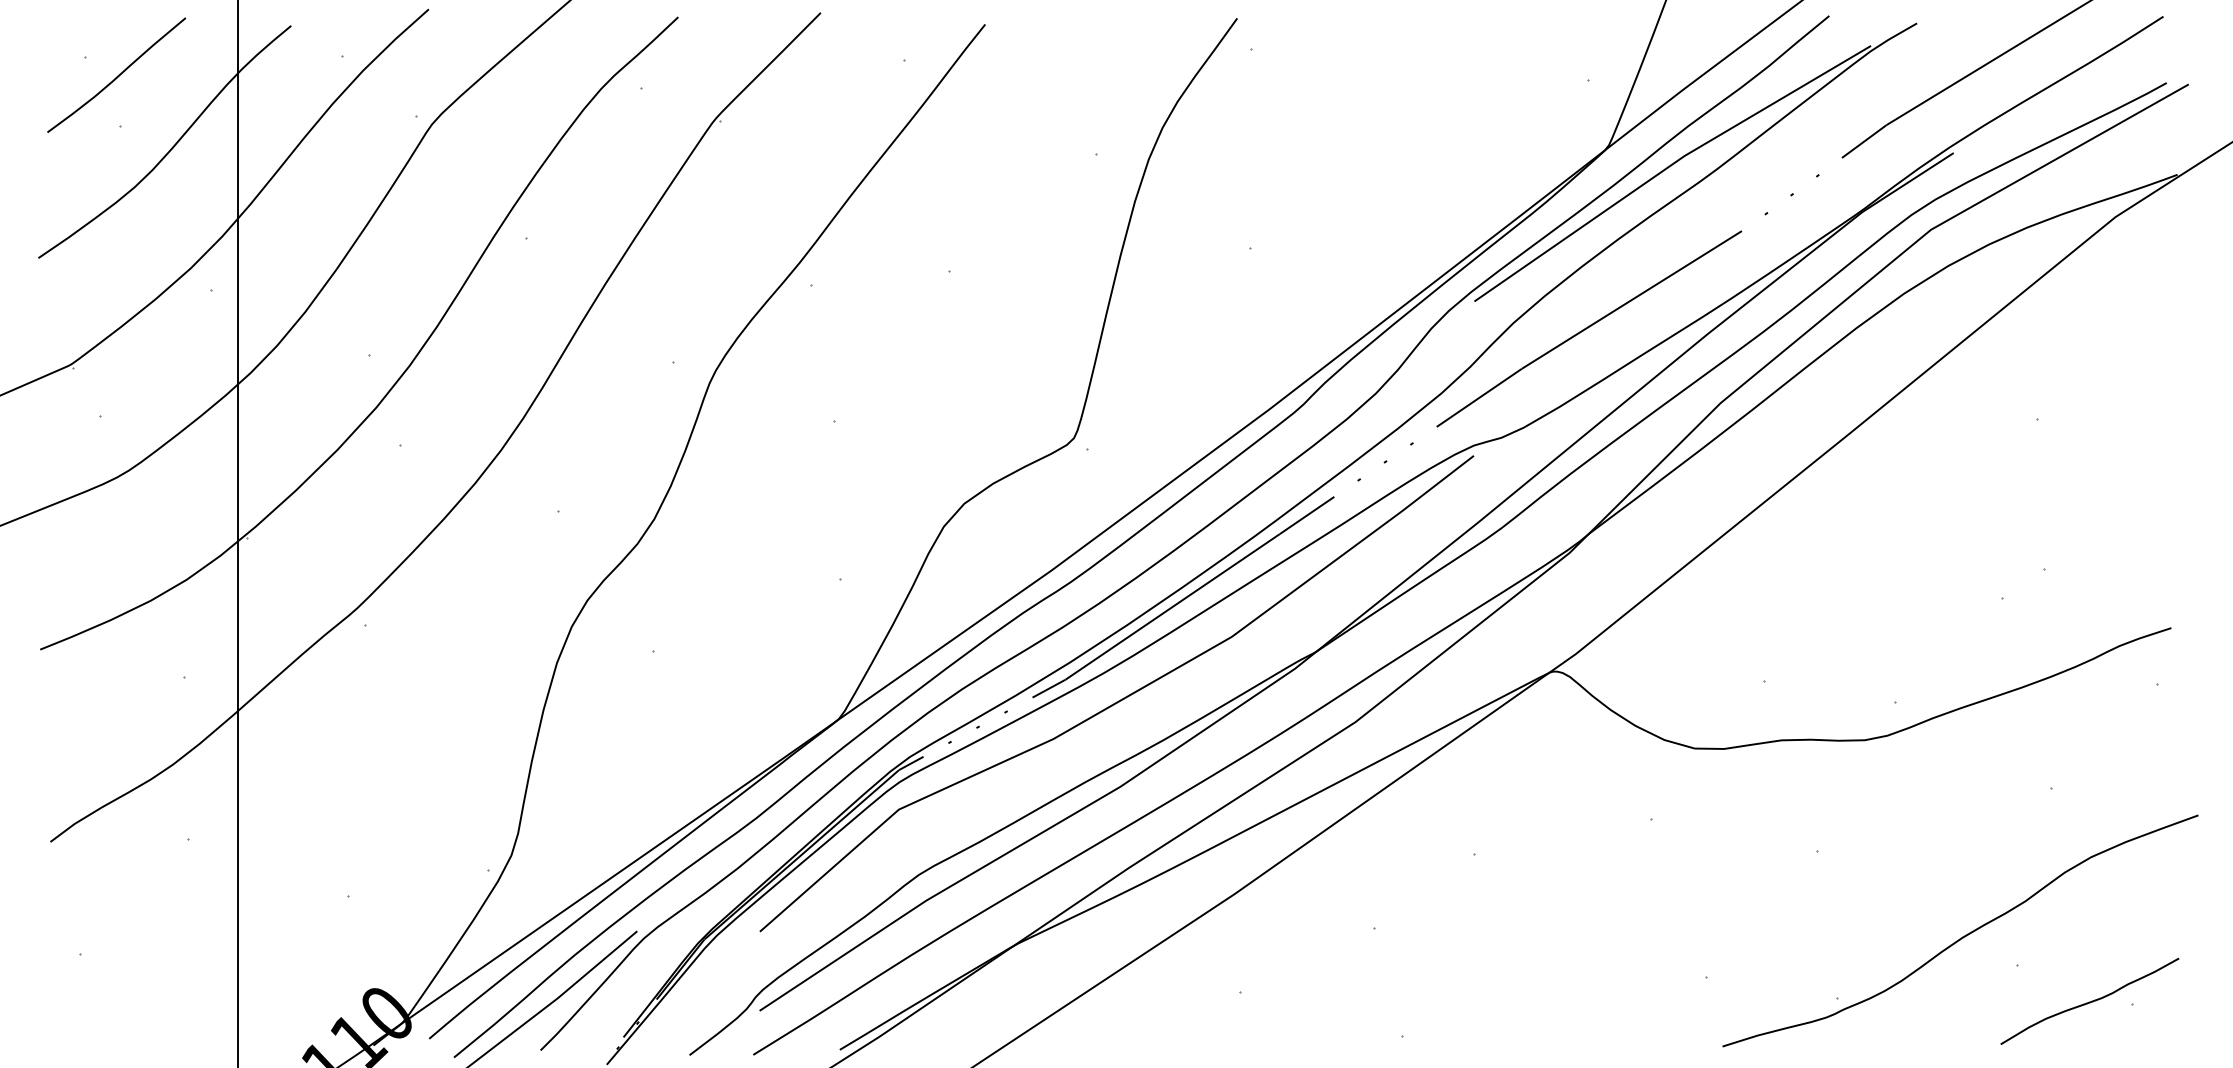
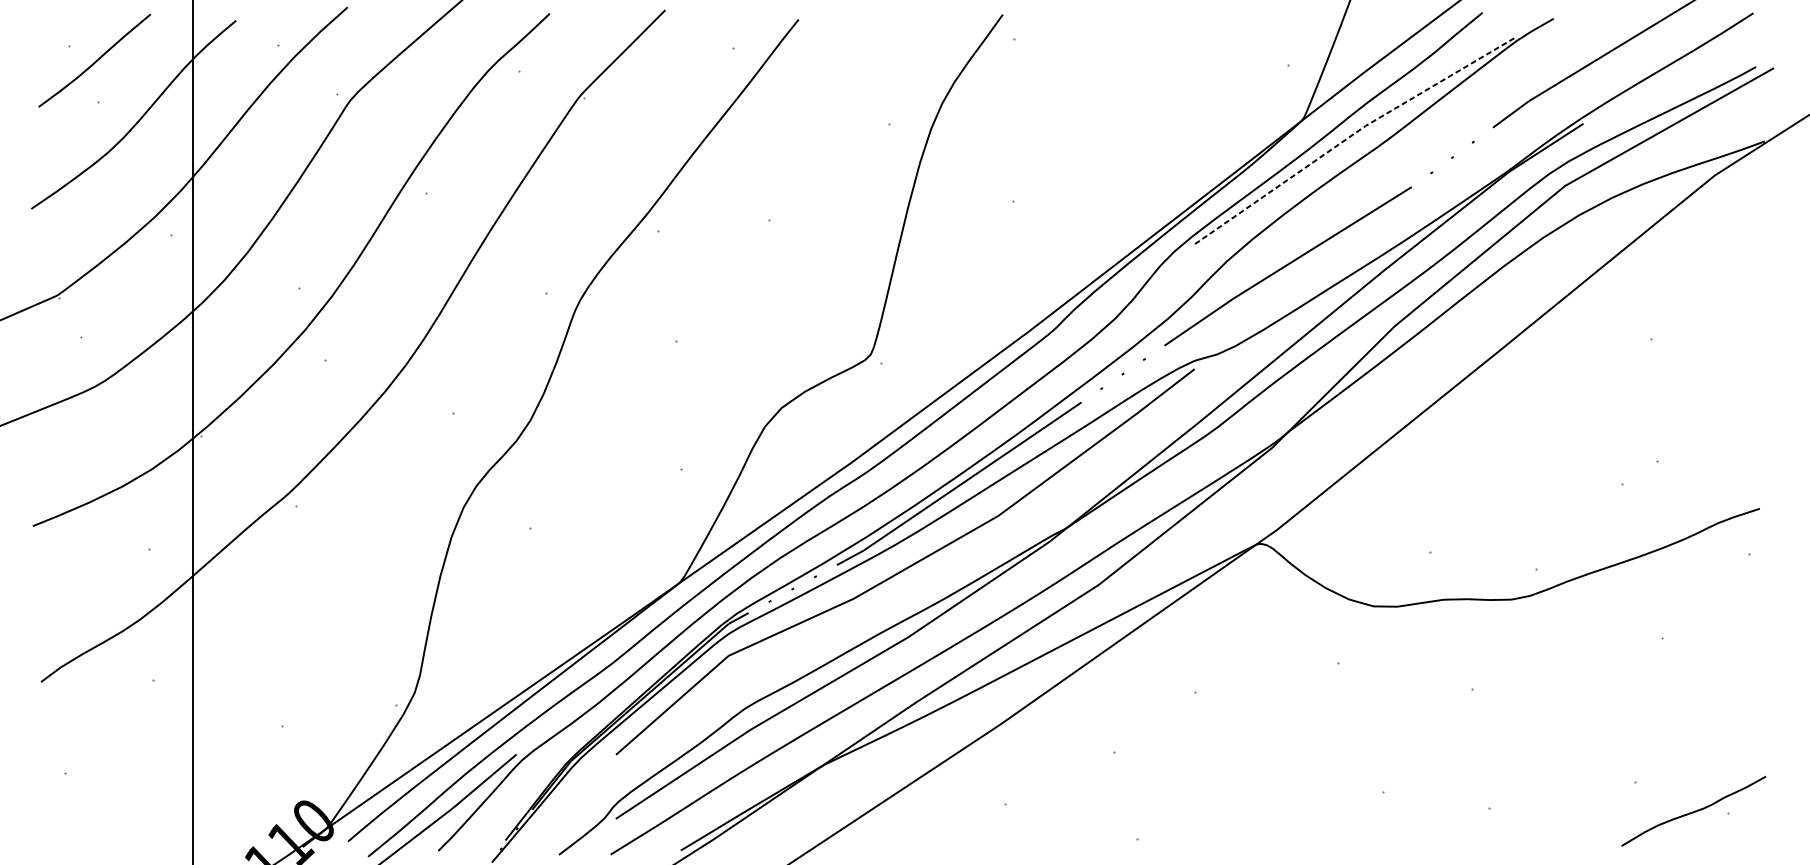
line: (1669, 166) -> (1353, 134), solid -> dashed
curve: (1962, 936) -> (1590, 758), removed

